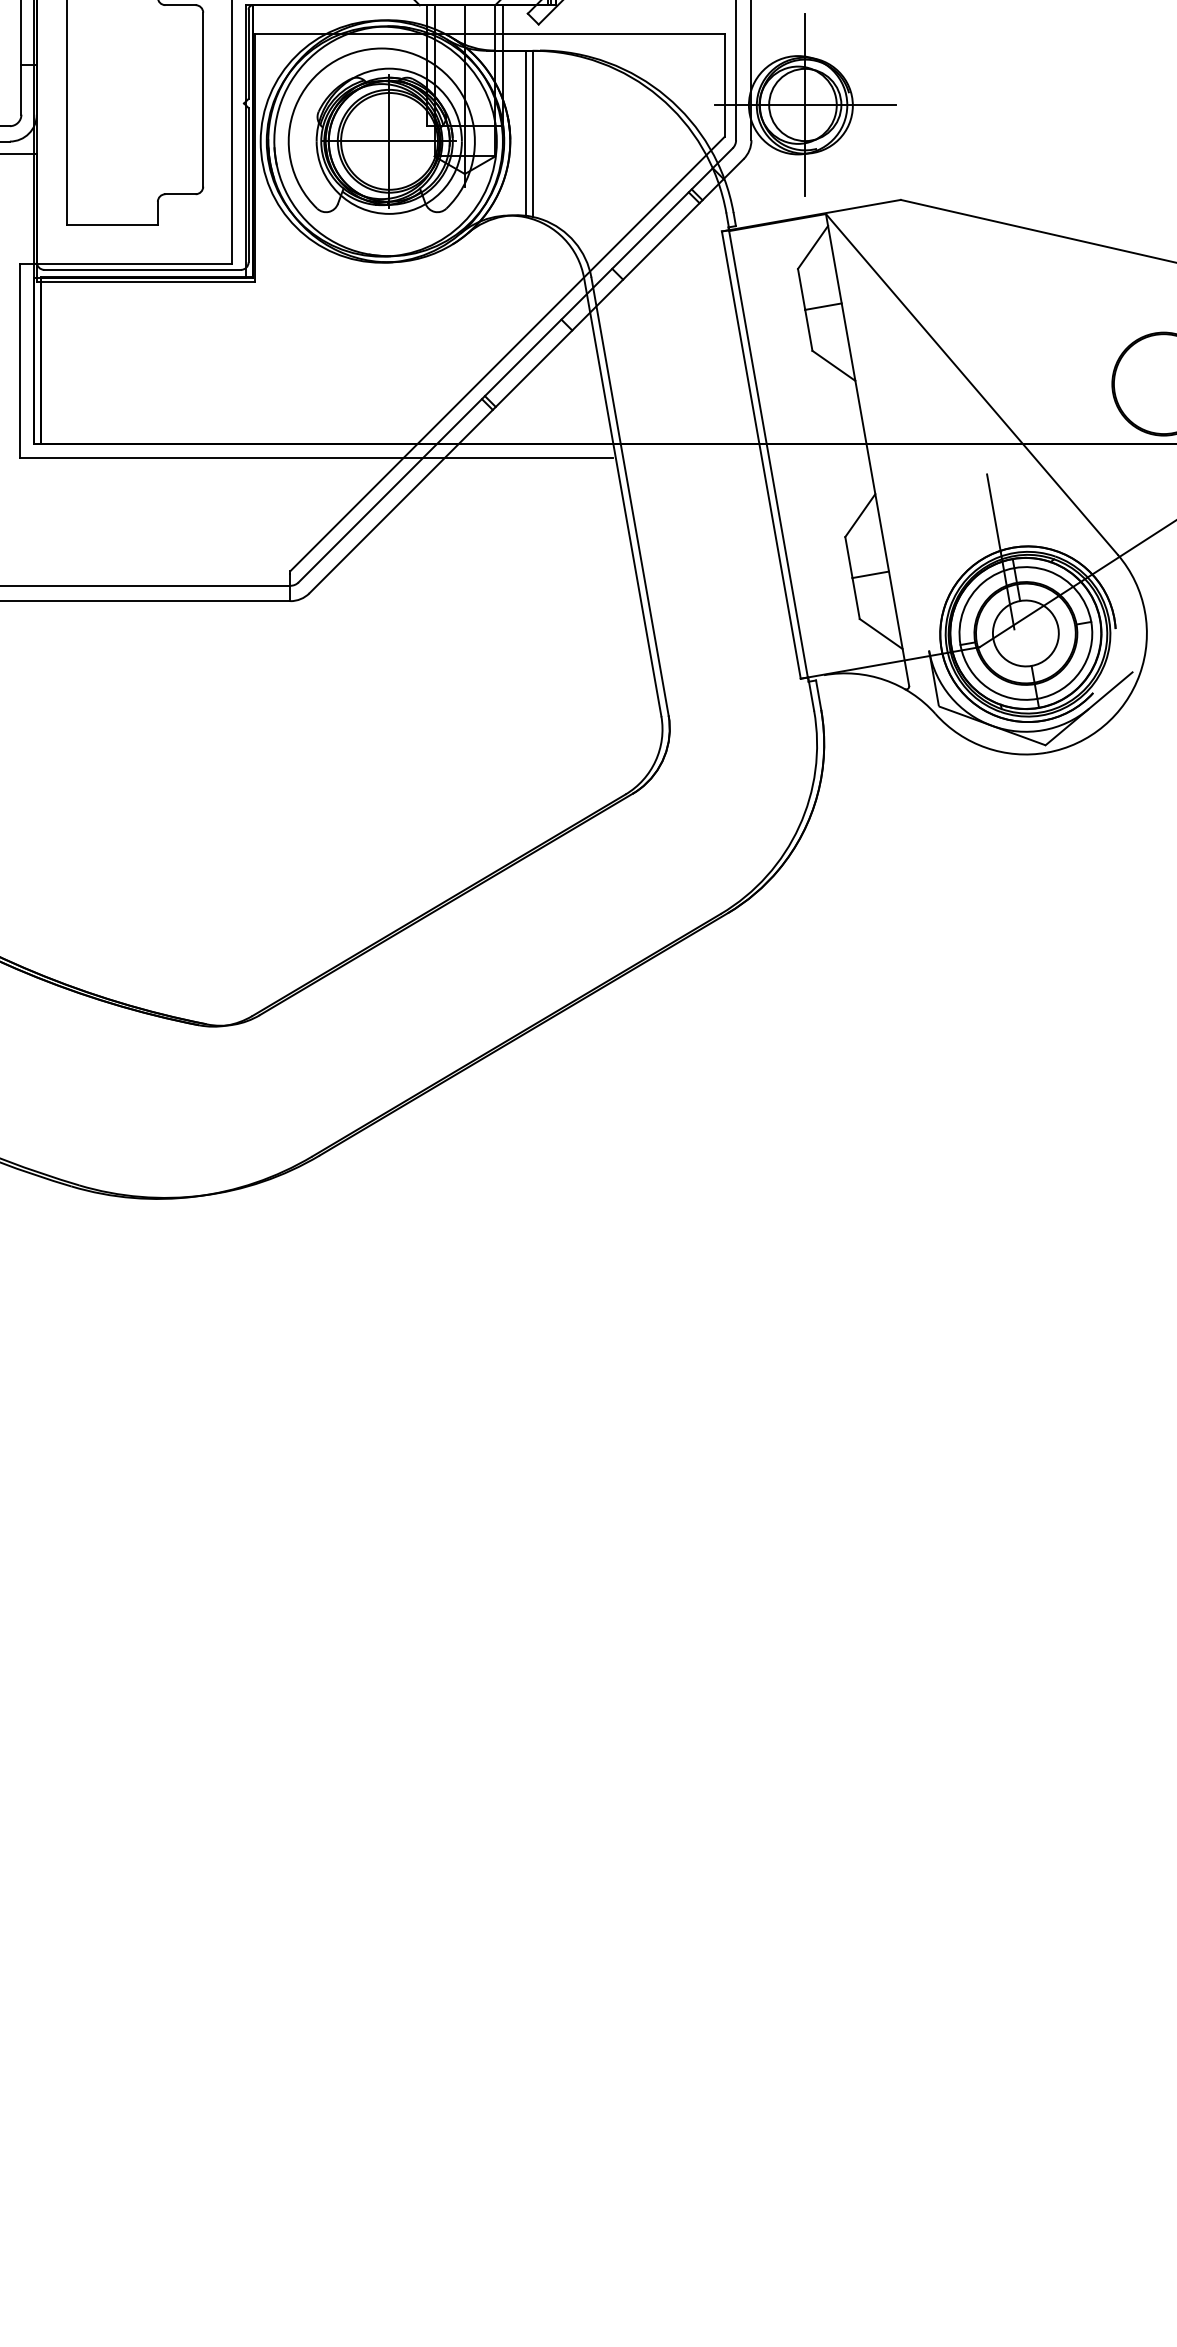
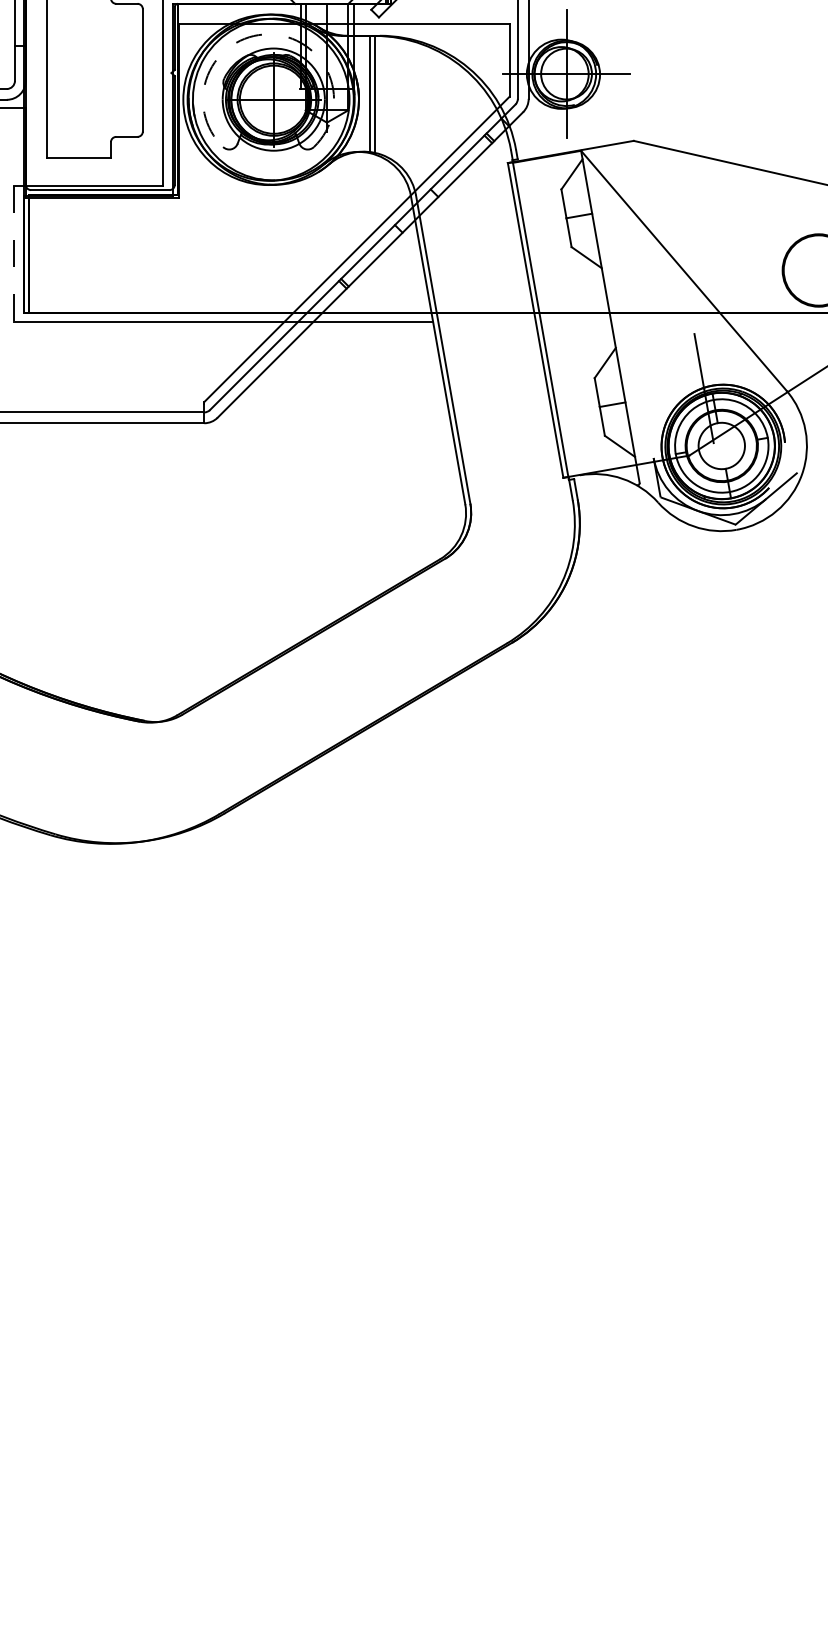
arc: (381, 48) -> (268, 34), solid -> dashed
line: (20, 361) -> (14, 254), solid -> dashed

